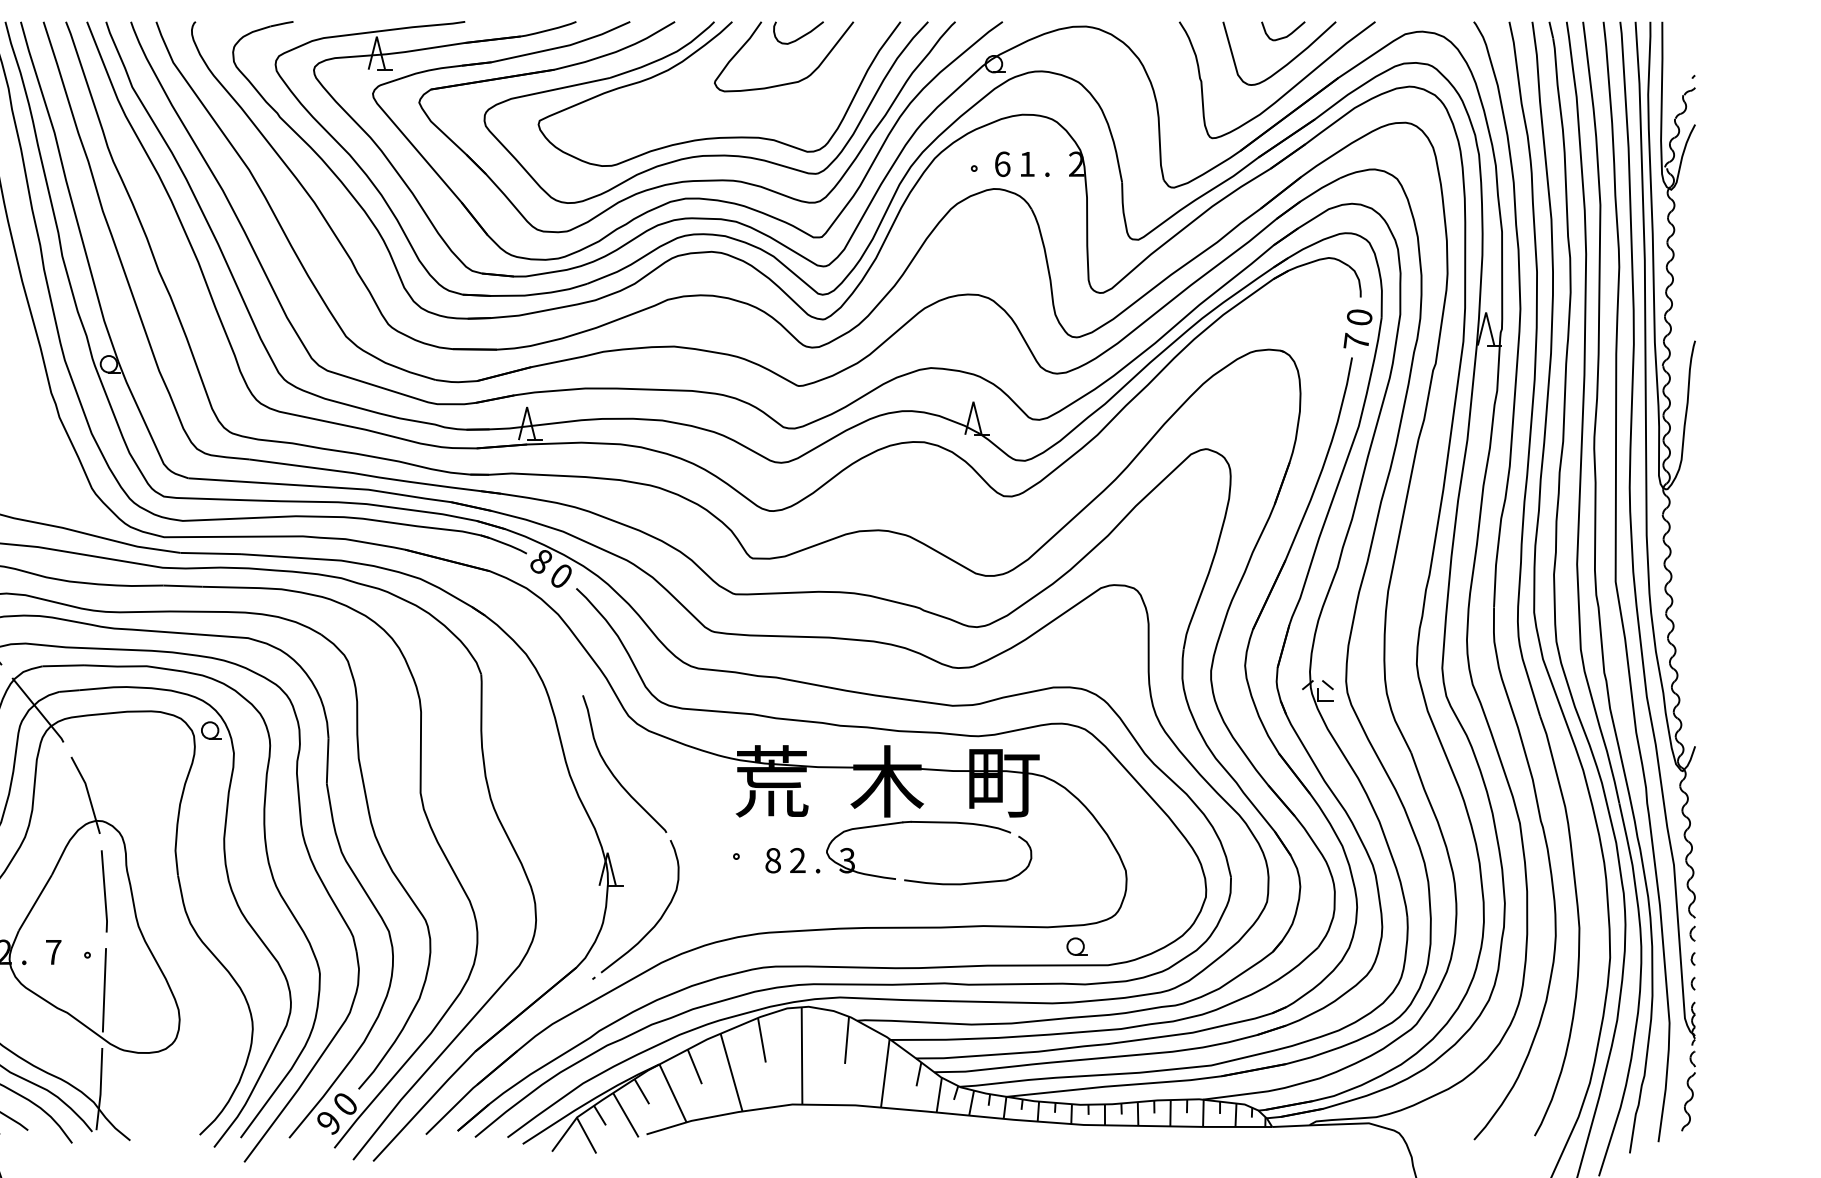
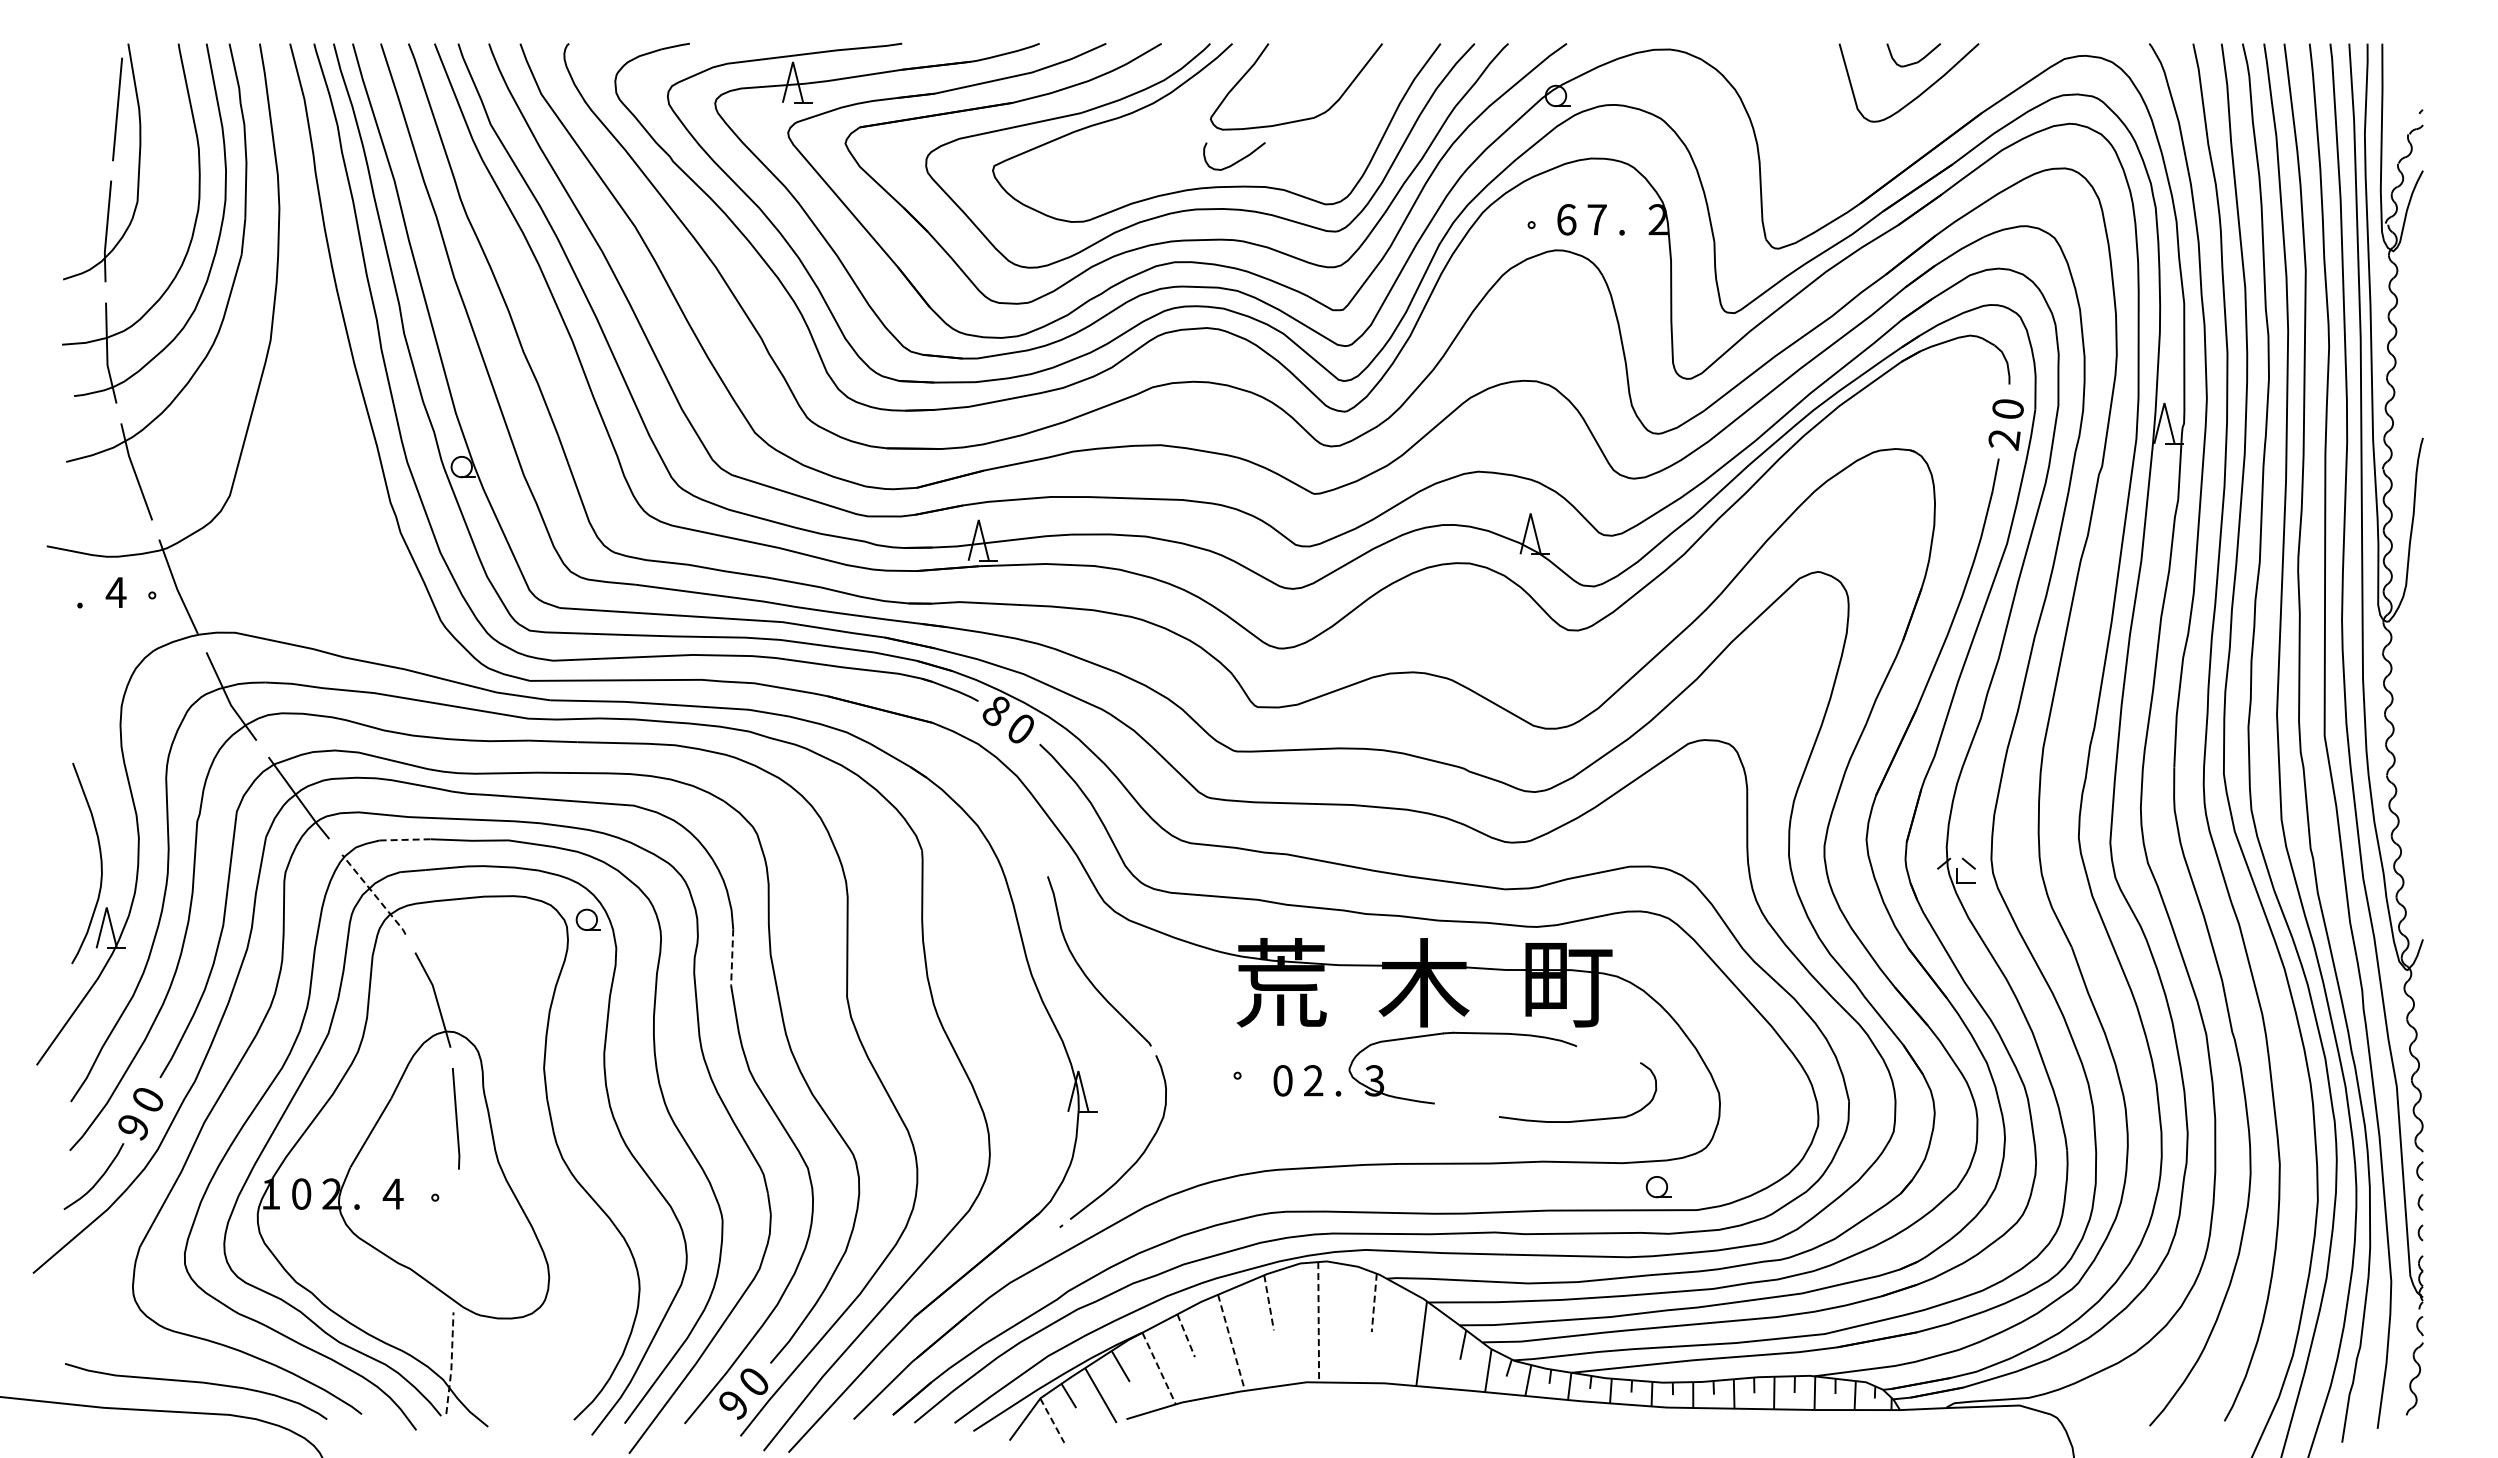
curve: (801, 36) -> (1237, 160), moved
curve: (1286, 92) -> (1917, 130), removed
text: (1026, 164) -> (1596, 219), 1 -> 7
text: (1356, 341) -> (2004, 439), 7 -> 2
line: (63, 665) -> (405, 839), solid -> dashed
line: (38, 710) -> (374, 895), solid -> dashed
line: (327, 761) -> (732, 958), solid -> dashed
text: (772, 860) -> (1282, 1080), 8 -> 0
curve: (972, 882) -> (1583, 1119), moved
text: (52, 951) -> (392, 1193), 7 -> 4
line: (104, 990) -> (456, 1241), removed
line: (762, 1039) -> (1269, 1302), solid -> dashed
line: (847, 1040) -> (1374, 1303), solid -> dashed
line: (801, 1056) -> (1318, 1322), solid -> dashed
line: (695, 1067) -> (1186, 1336), solid -> dashed
line: (731, 1072) -> (1231, 1342), solid -> dashed
line: (100, 1090) -> (451, 1364), solid -> dashed
line: (673, 1093) -> (1159, 1368), solid -> dashed
line: (586, 1136) -> (1052, 1421), solid -> dashed

